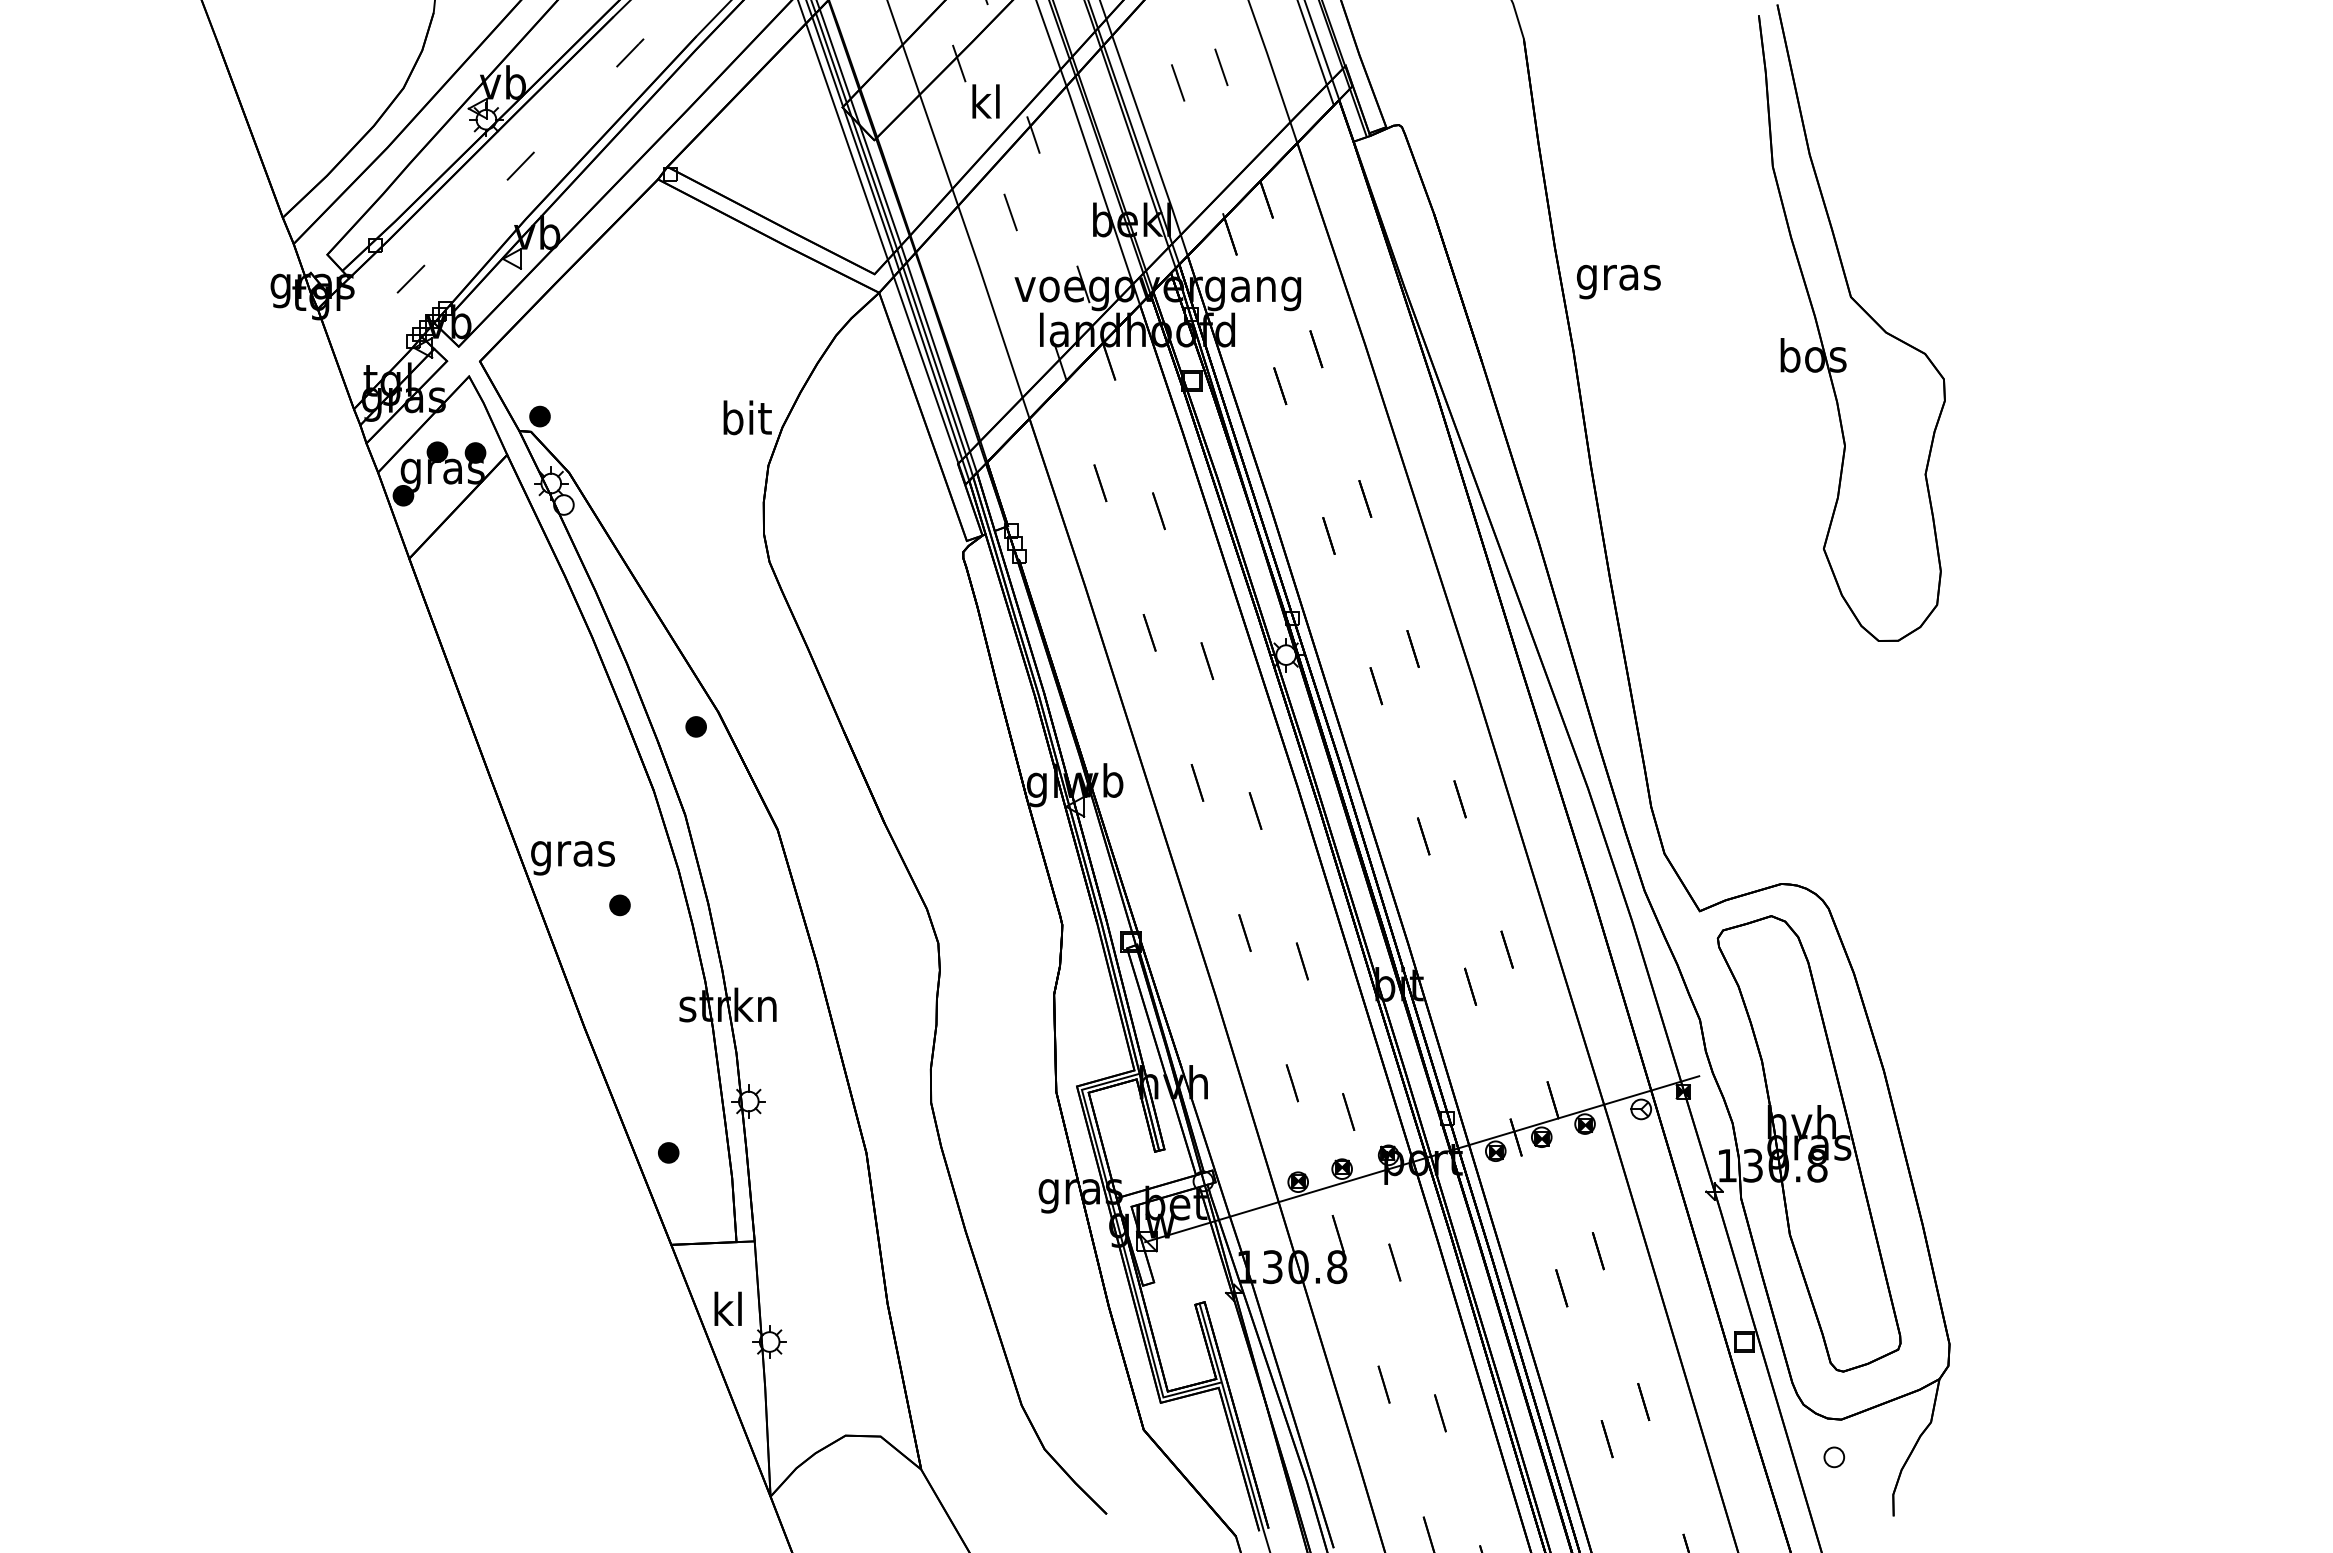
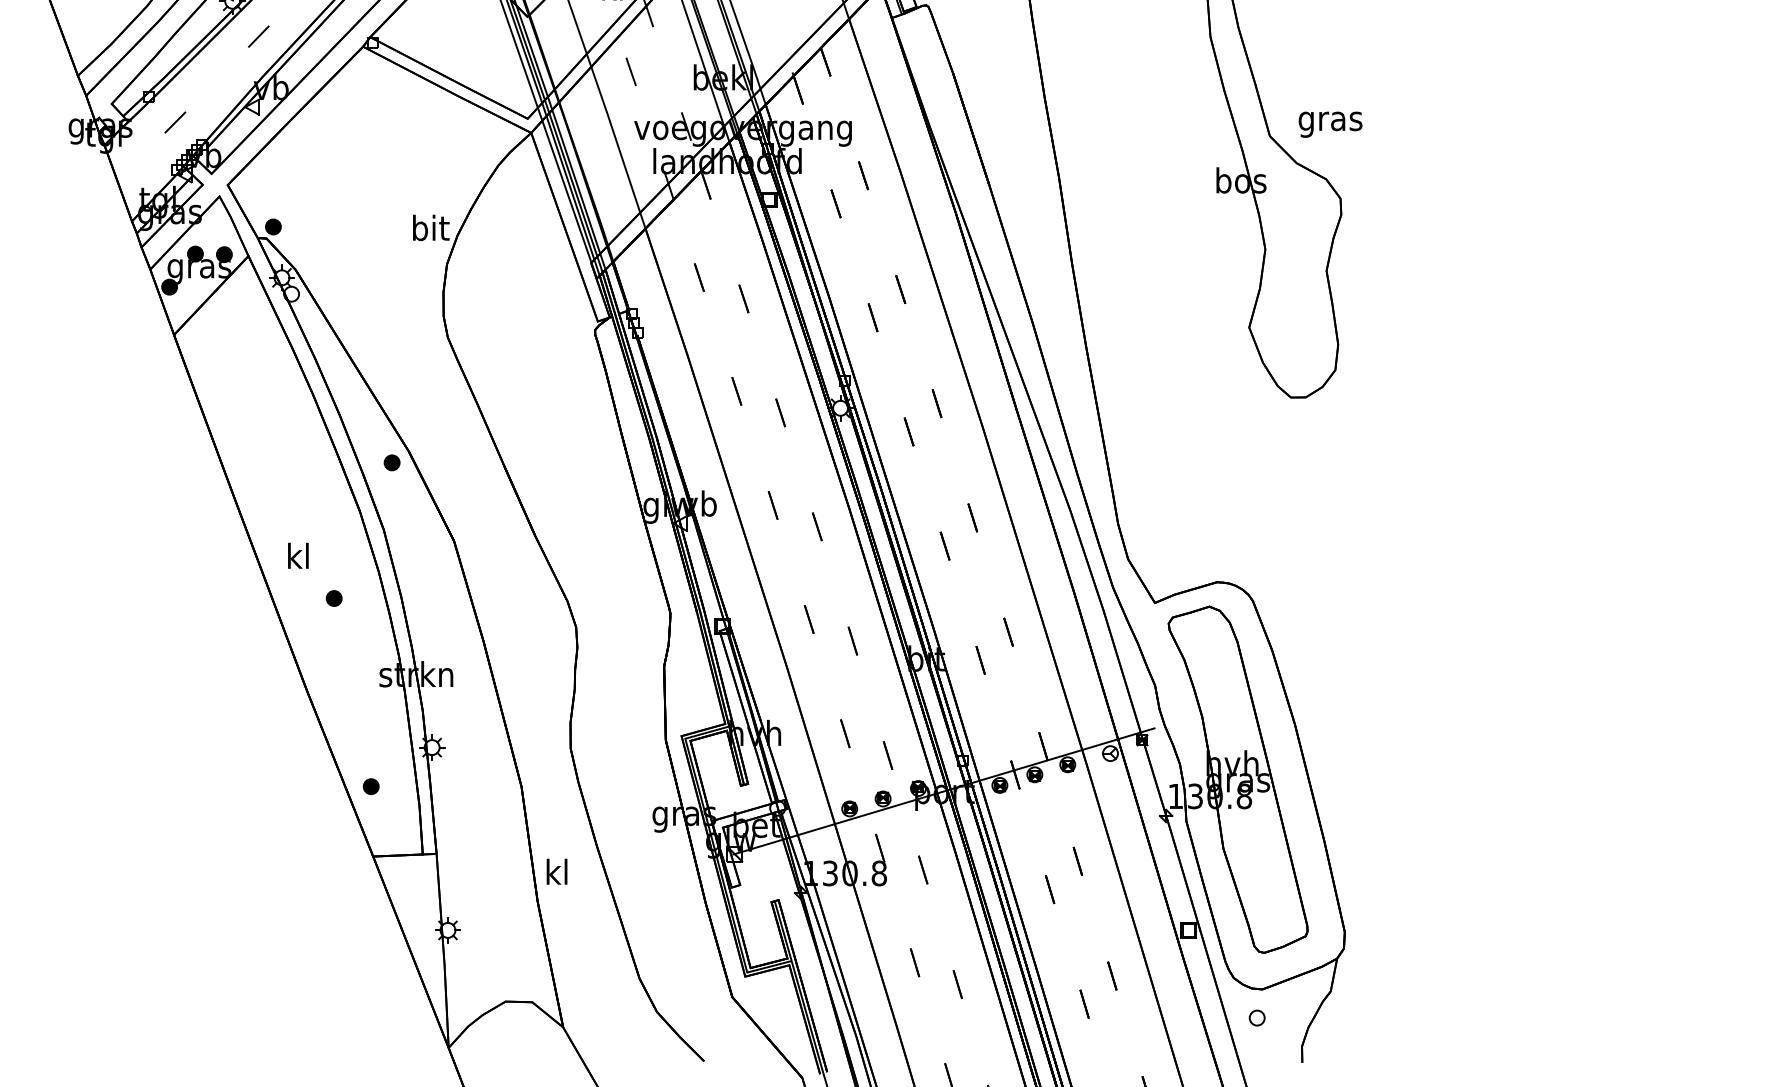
text: (1618, 281) -> (1330, 124), moved
text: (572, 853) -> (298, 559), gras -> kl
text: (727, 1308) -> (556, 871), moved

